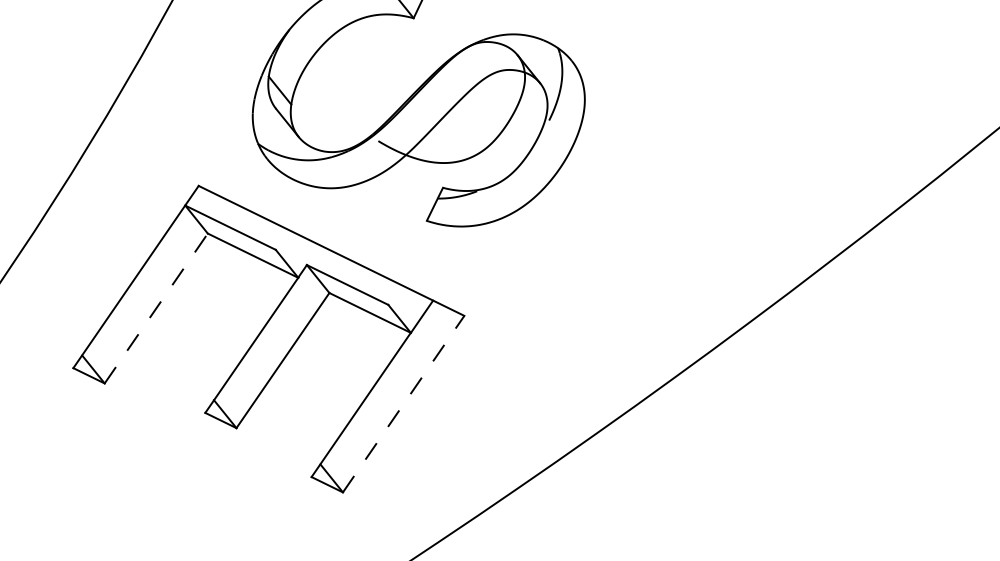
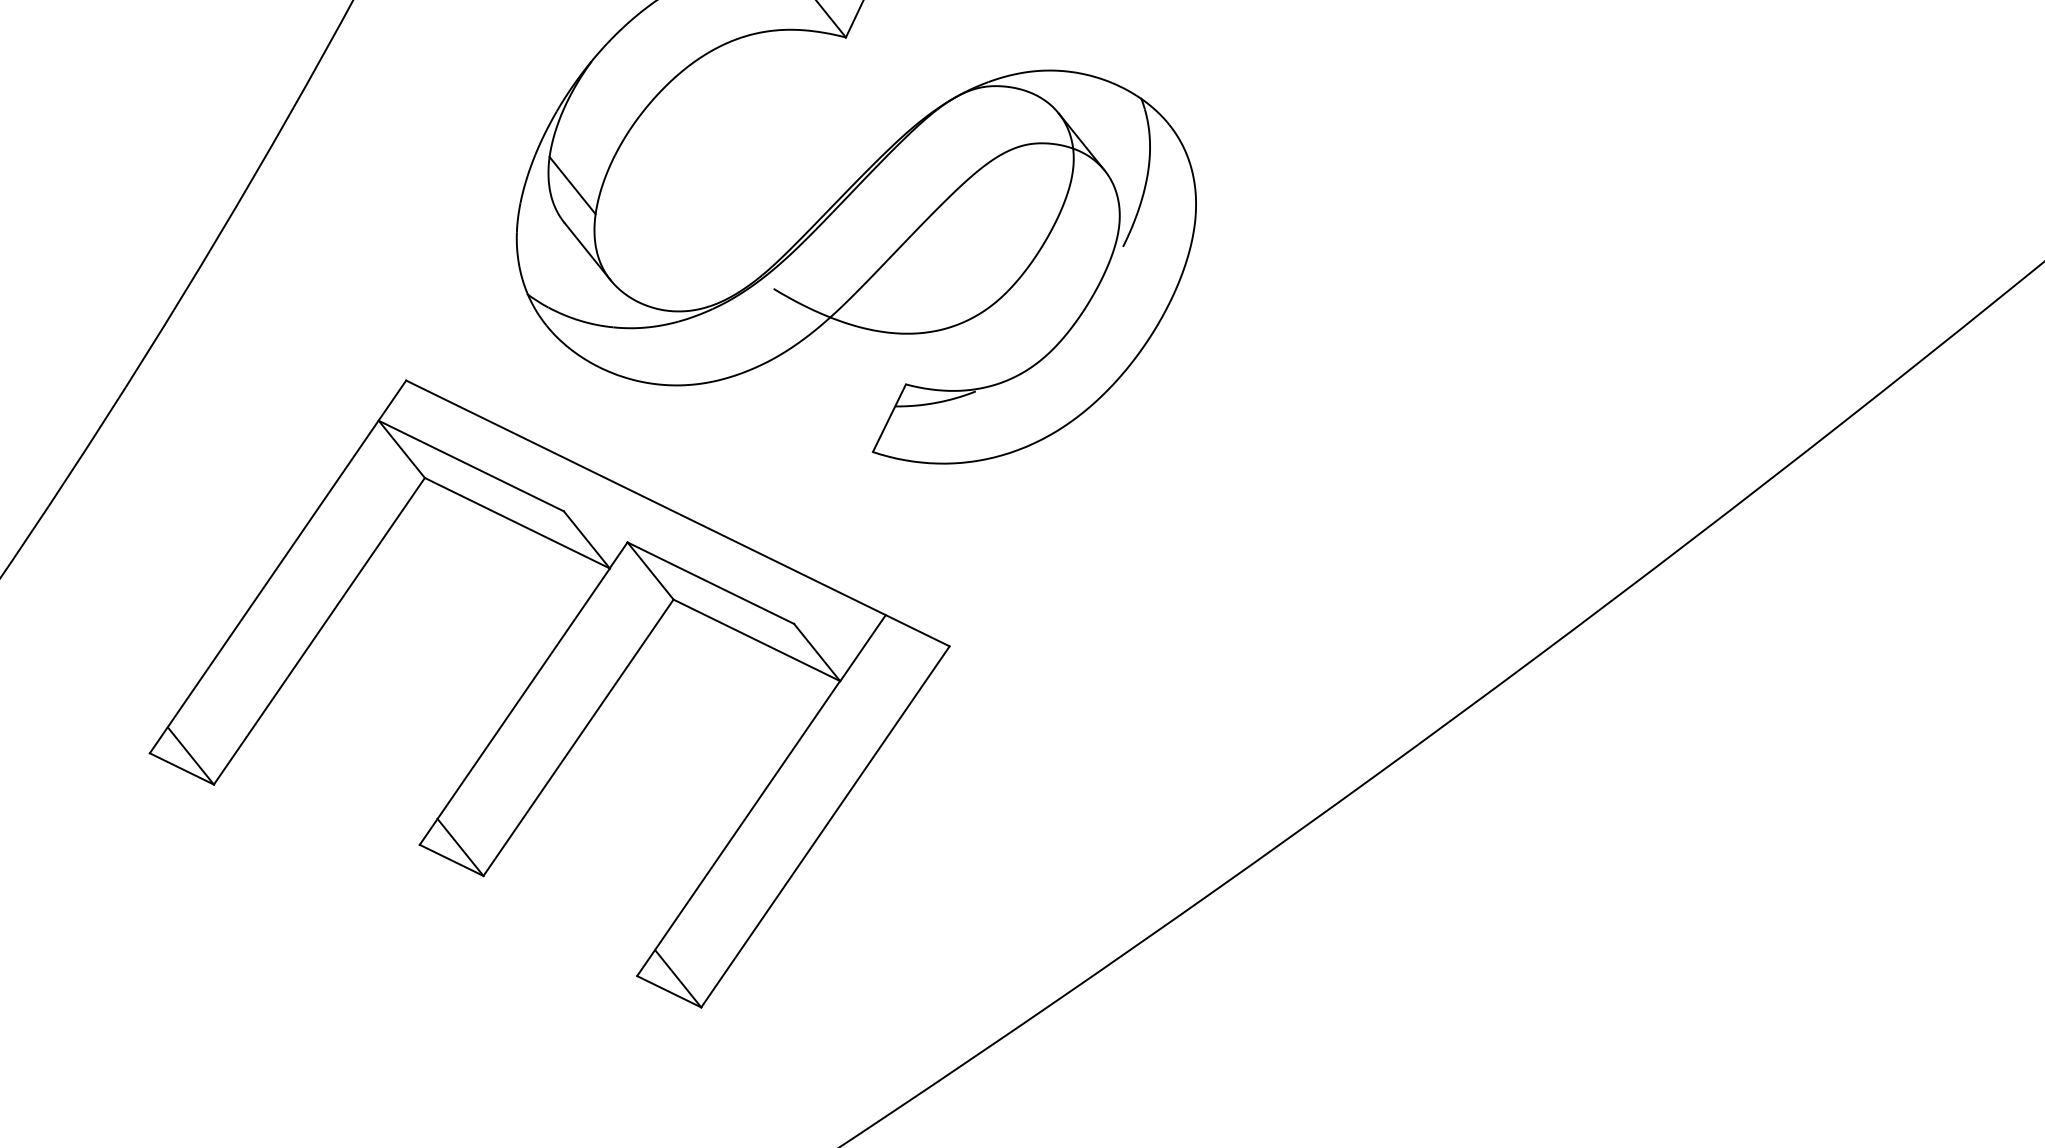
line: (156, 308) -> (319, 631), dashed -> solid
line: (403, 403) -> (825, 825), dashed -> solid

